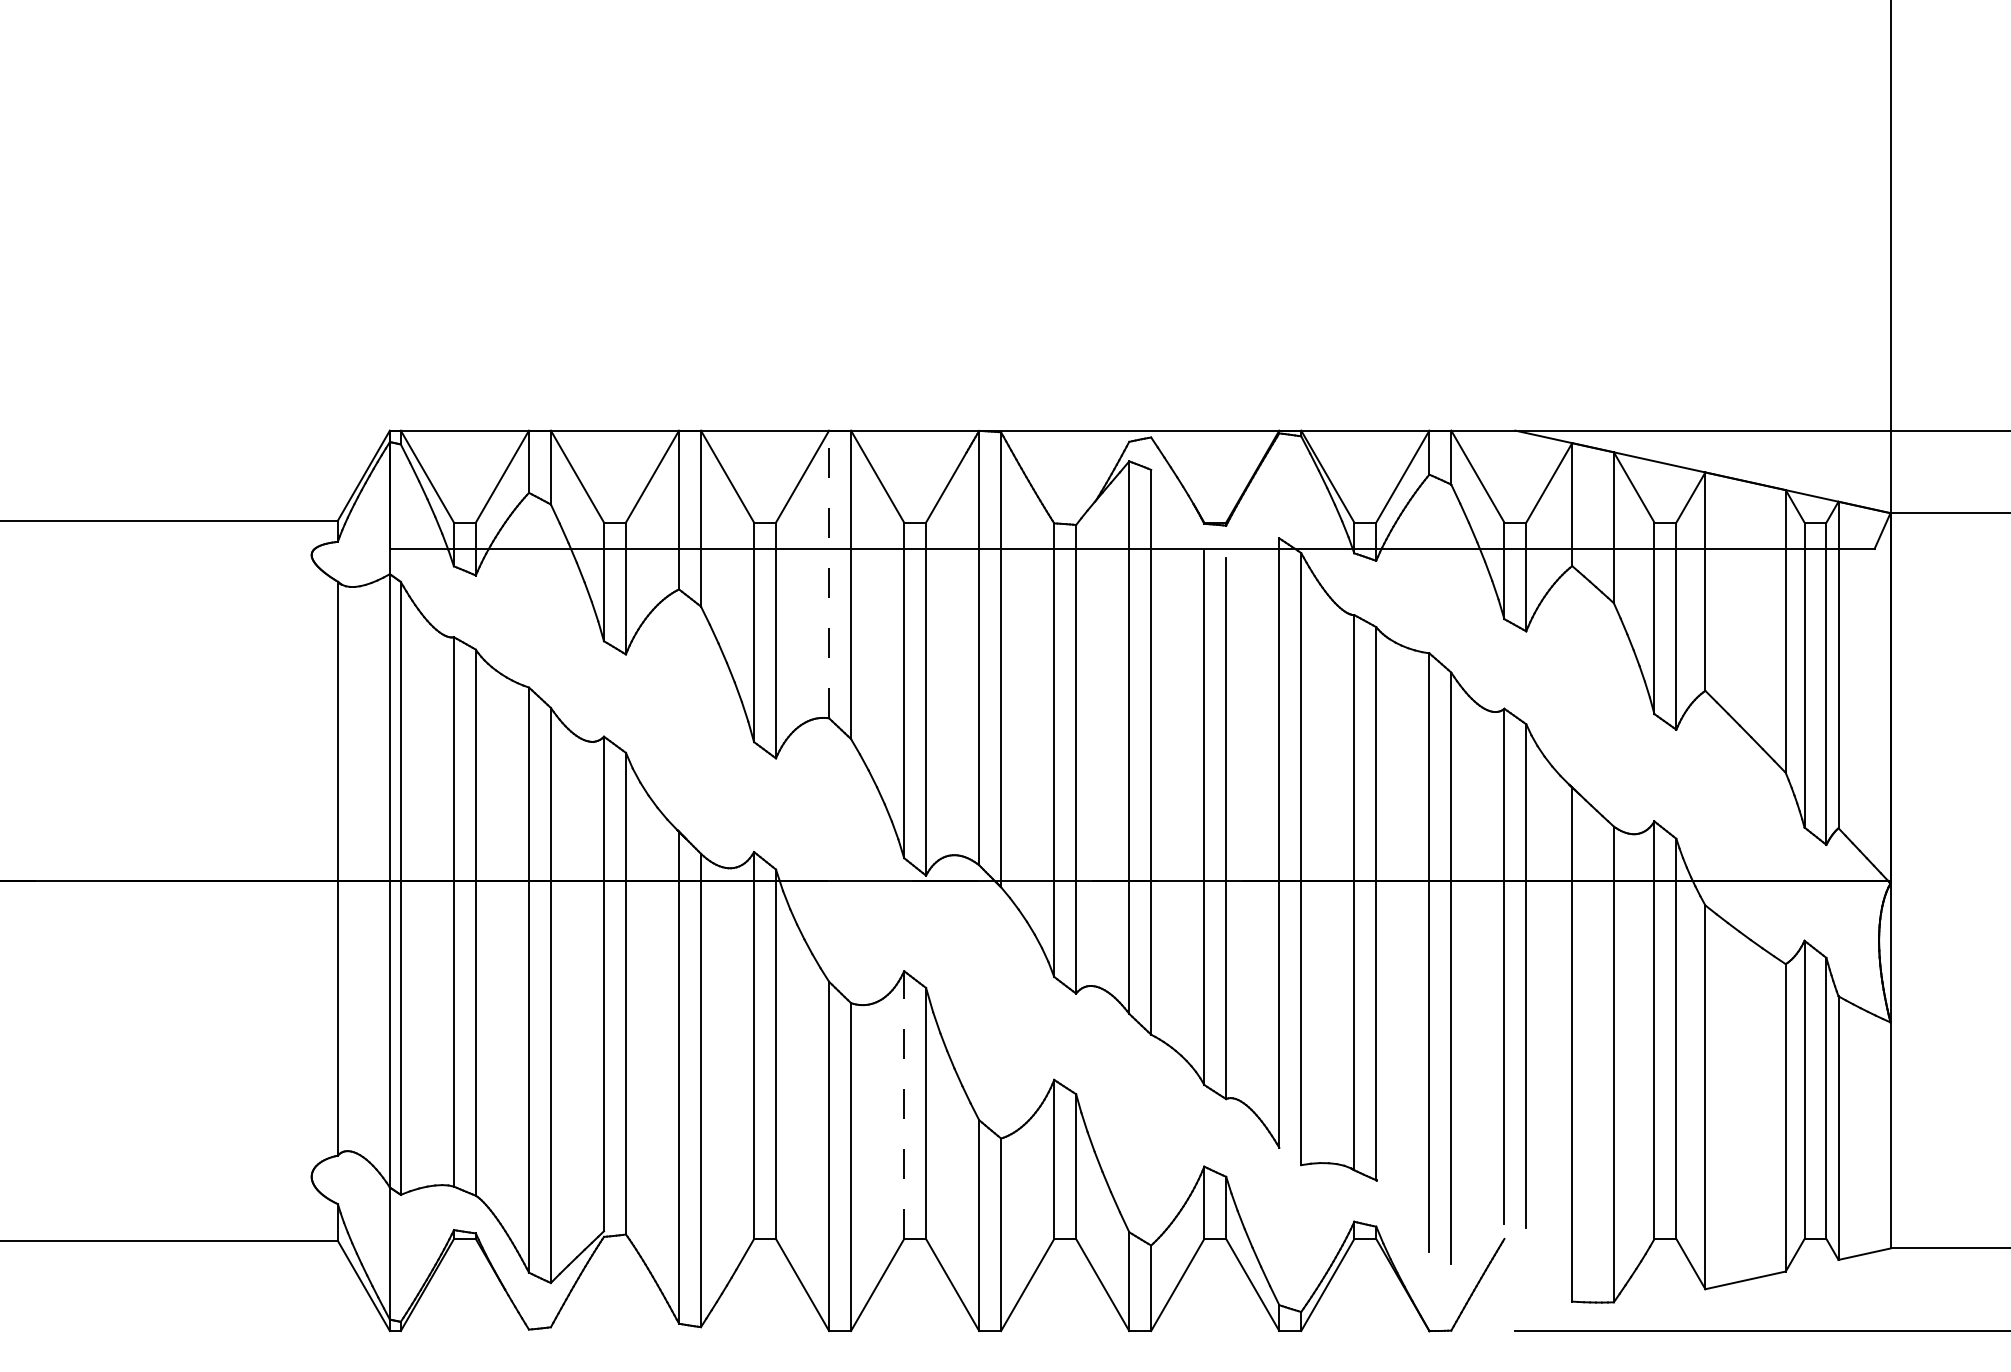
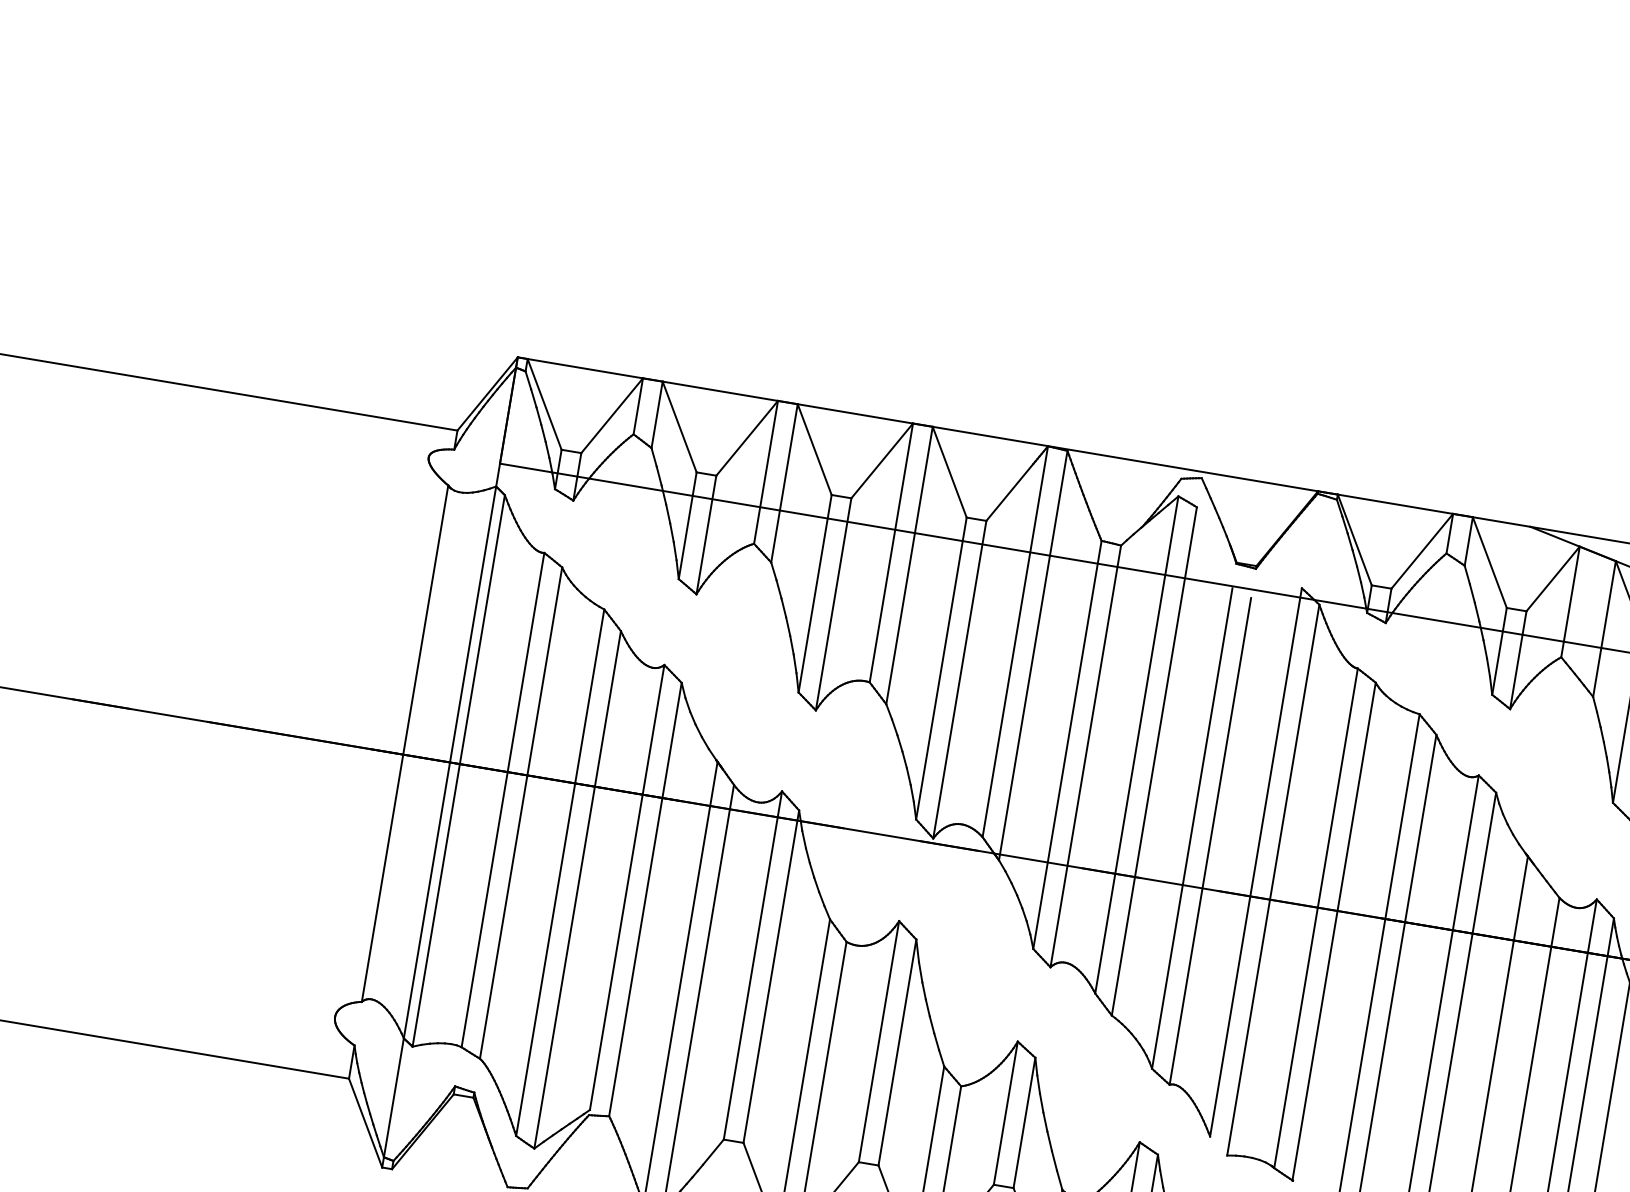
line: (829, 574) -> (891, 553), dashed -> solid
line: (904, 1105) -> (879, 1042), dashed -> solid

